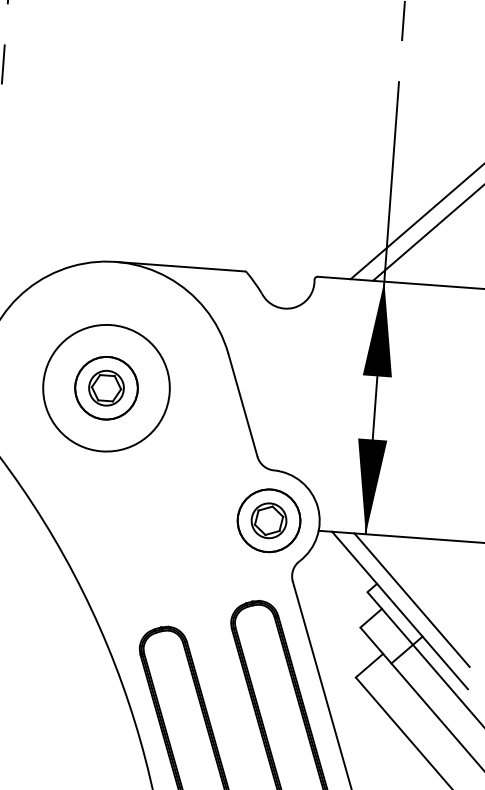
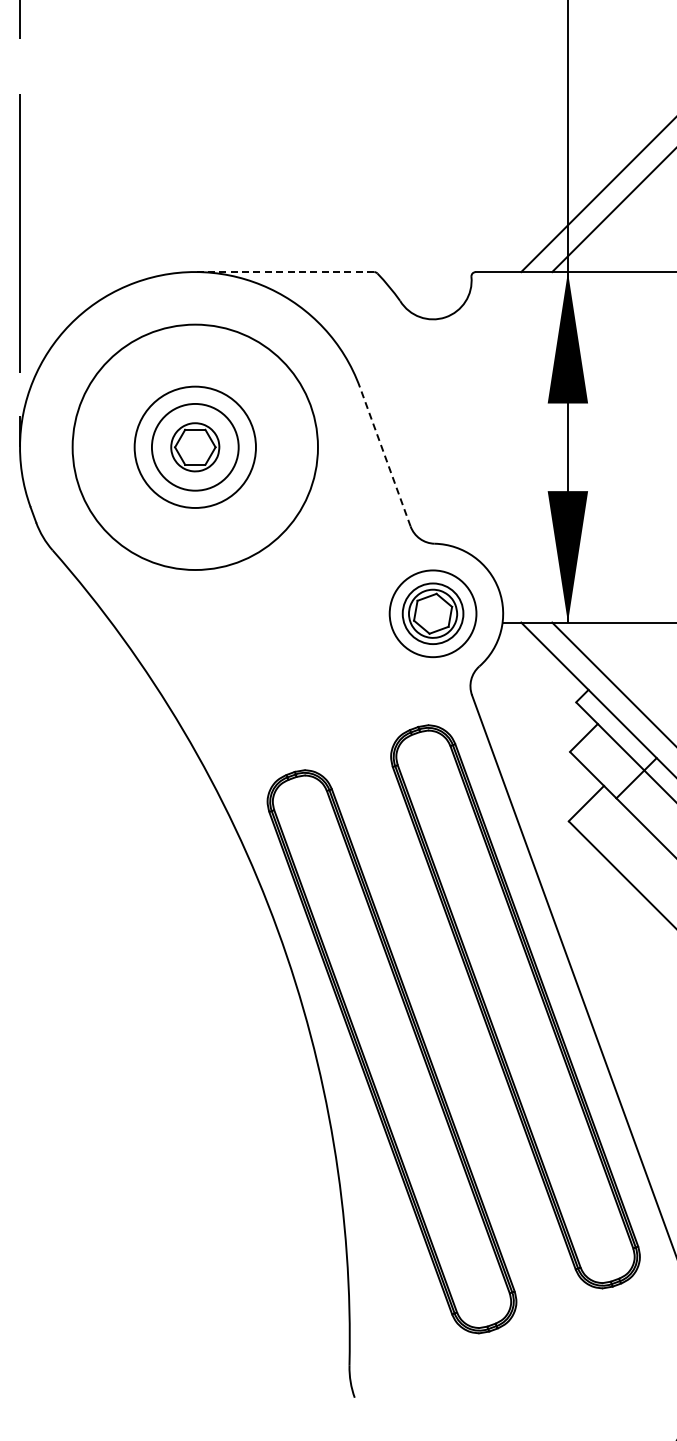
line: (180, 266) -> (284, 272), solid -> dashed
circle: (105, 387) -> (194, 446), size x1.4
circle: (105, 388) -> (194, 447), size x1.4
line: (243, 404) -> (385, 456), solid -> dashed
circle: (268, 520) -> (432, 613), size x0.7

